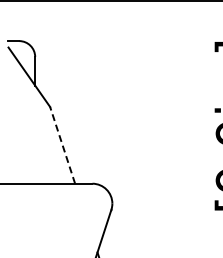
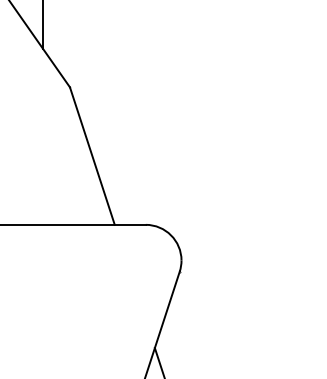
line: (62, 144) -> (92, 154), dashed -> solid

